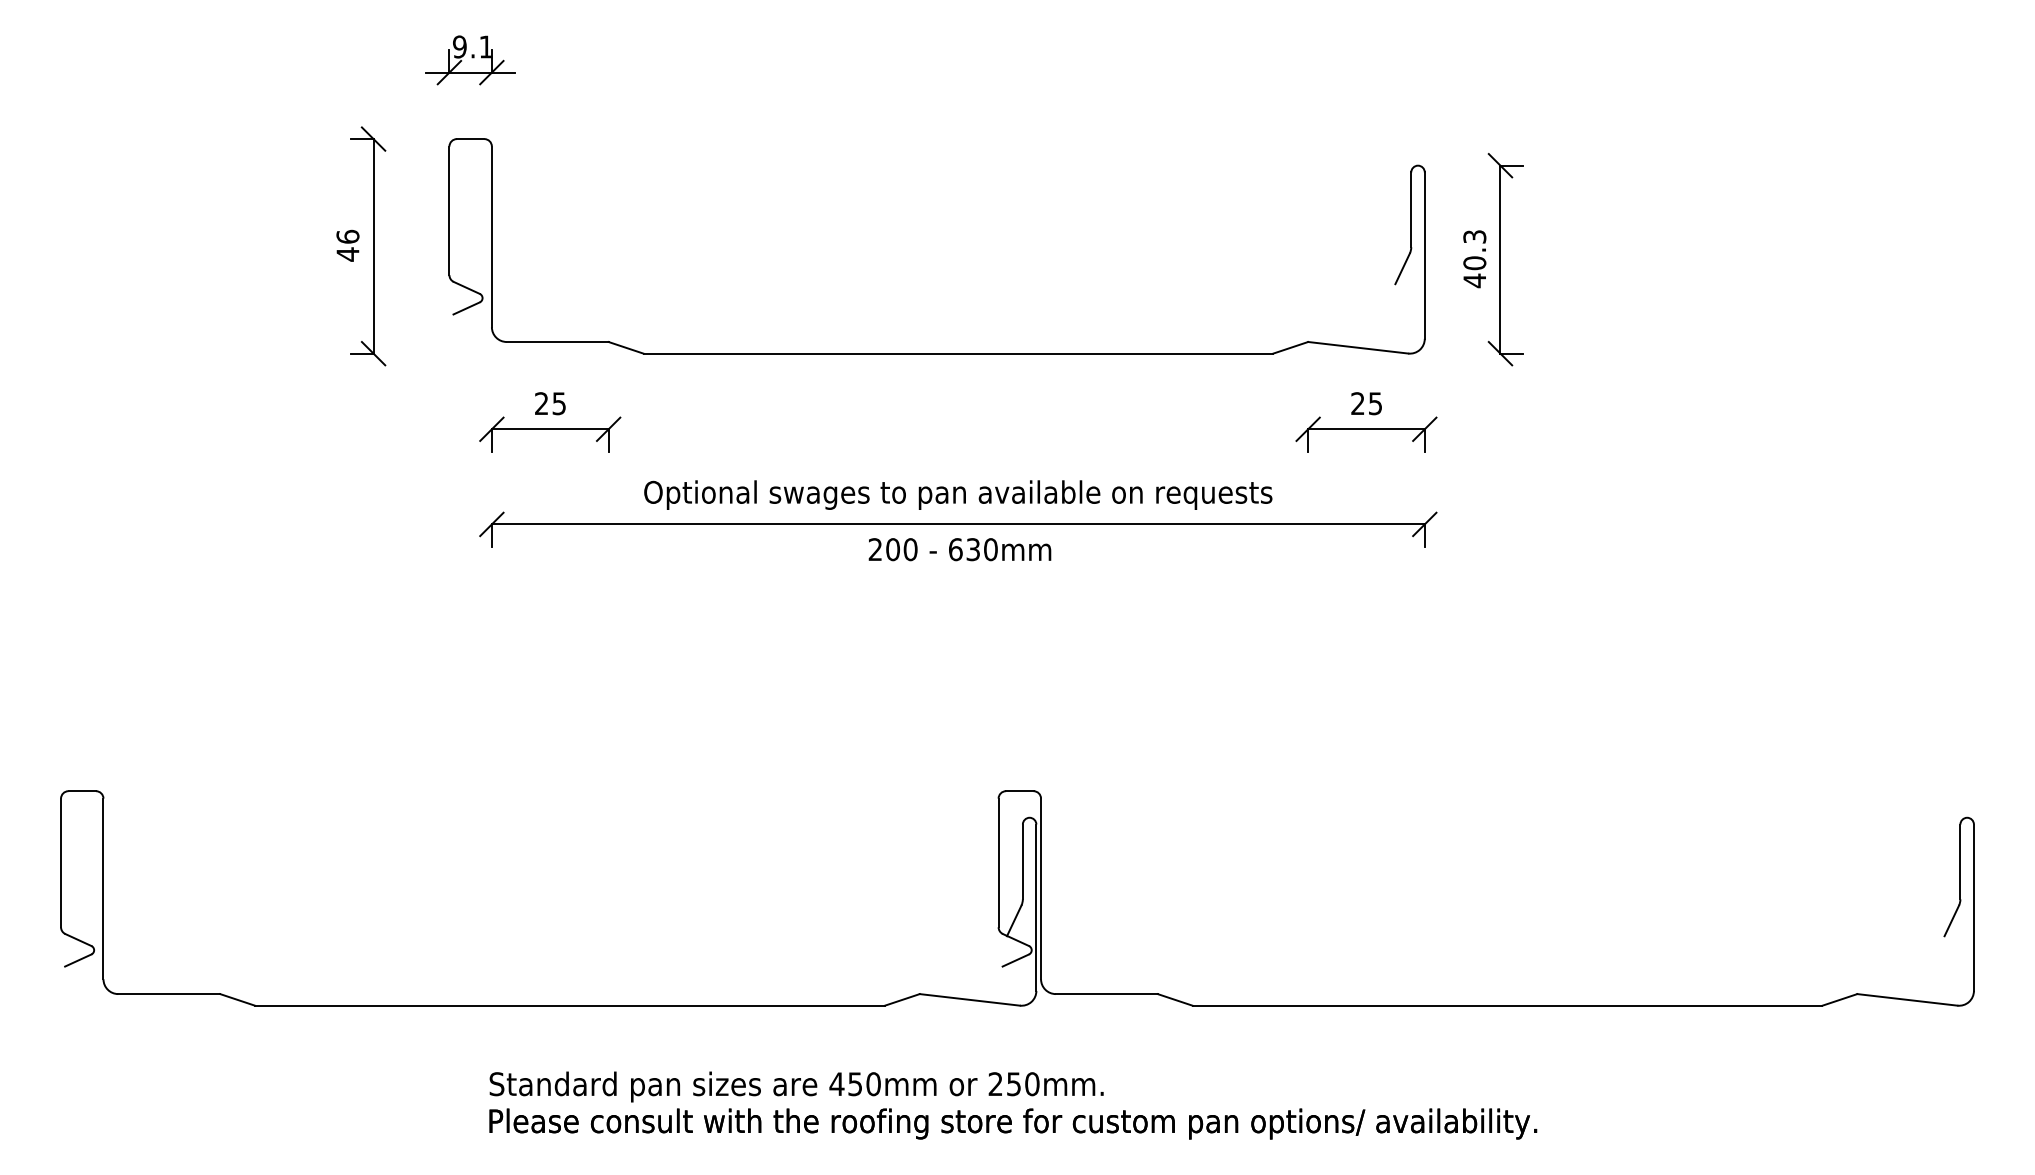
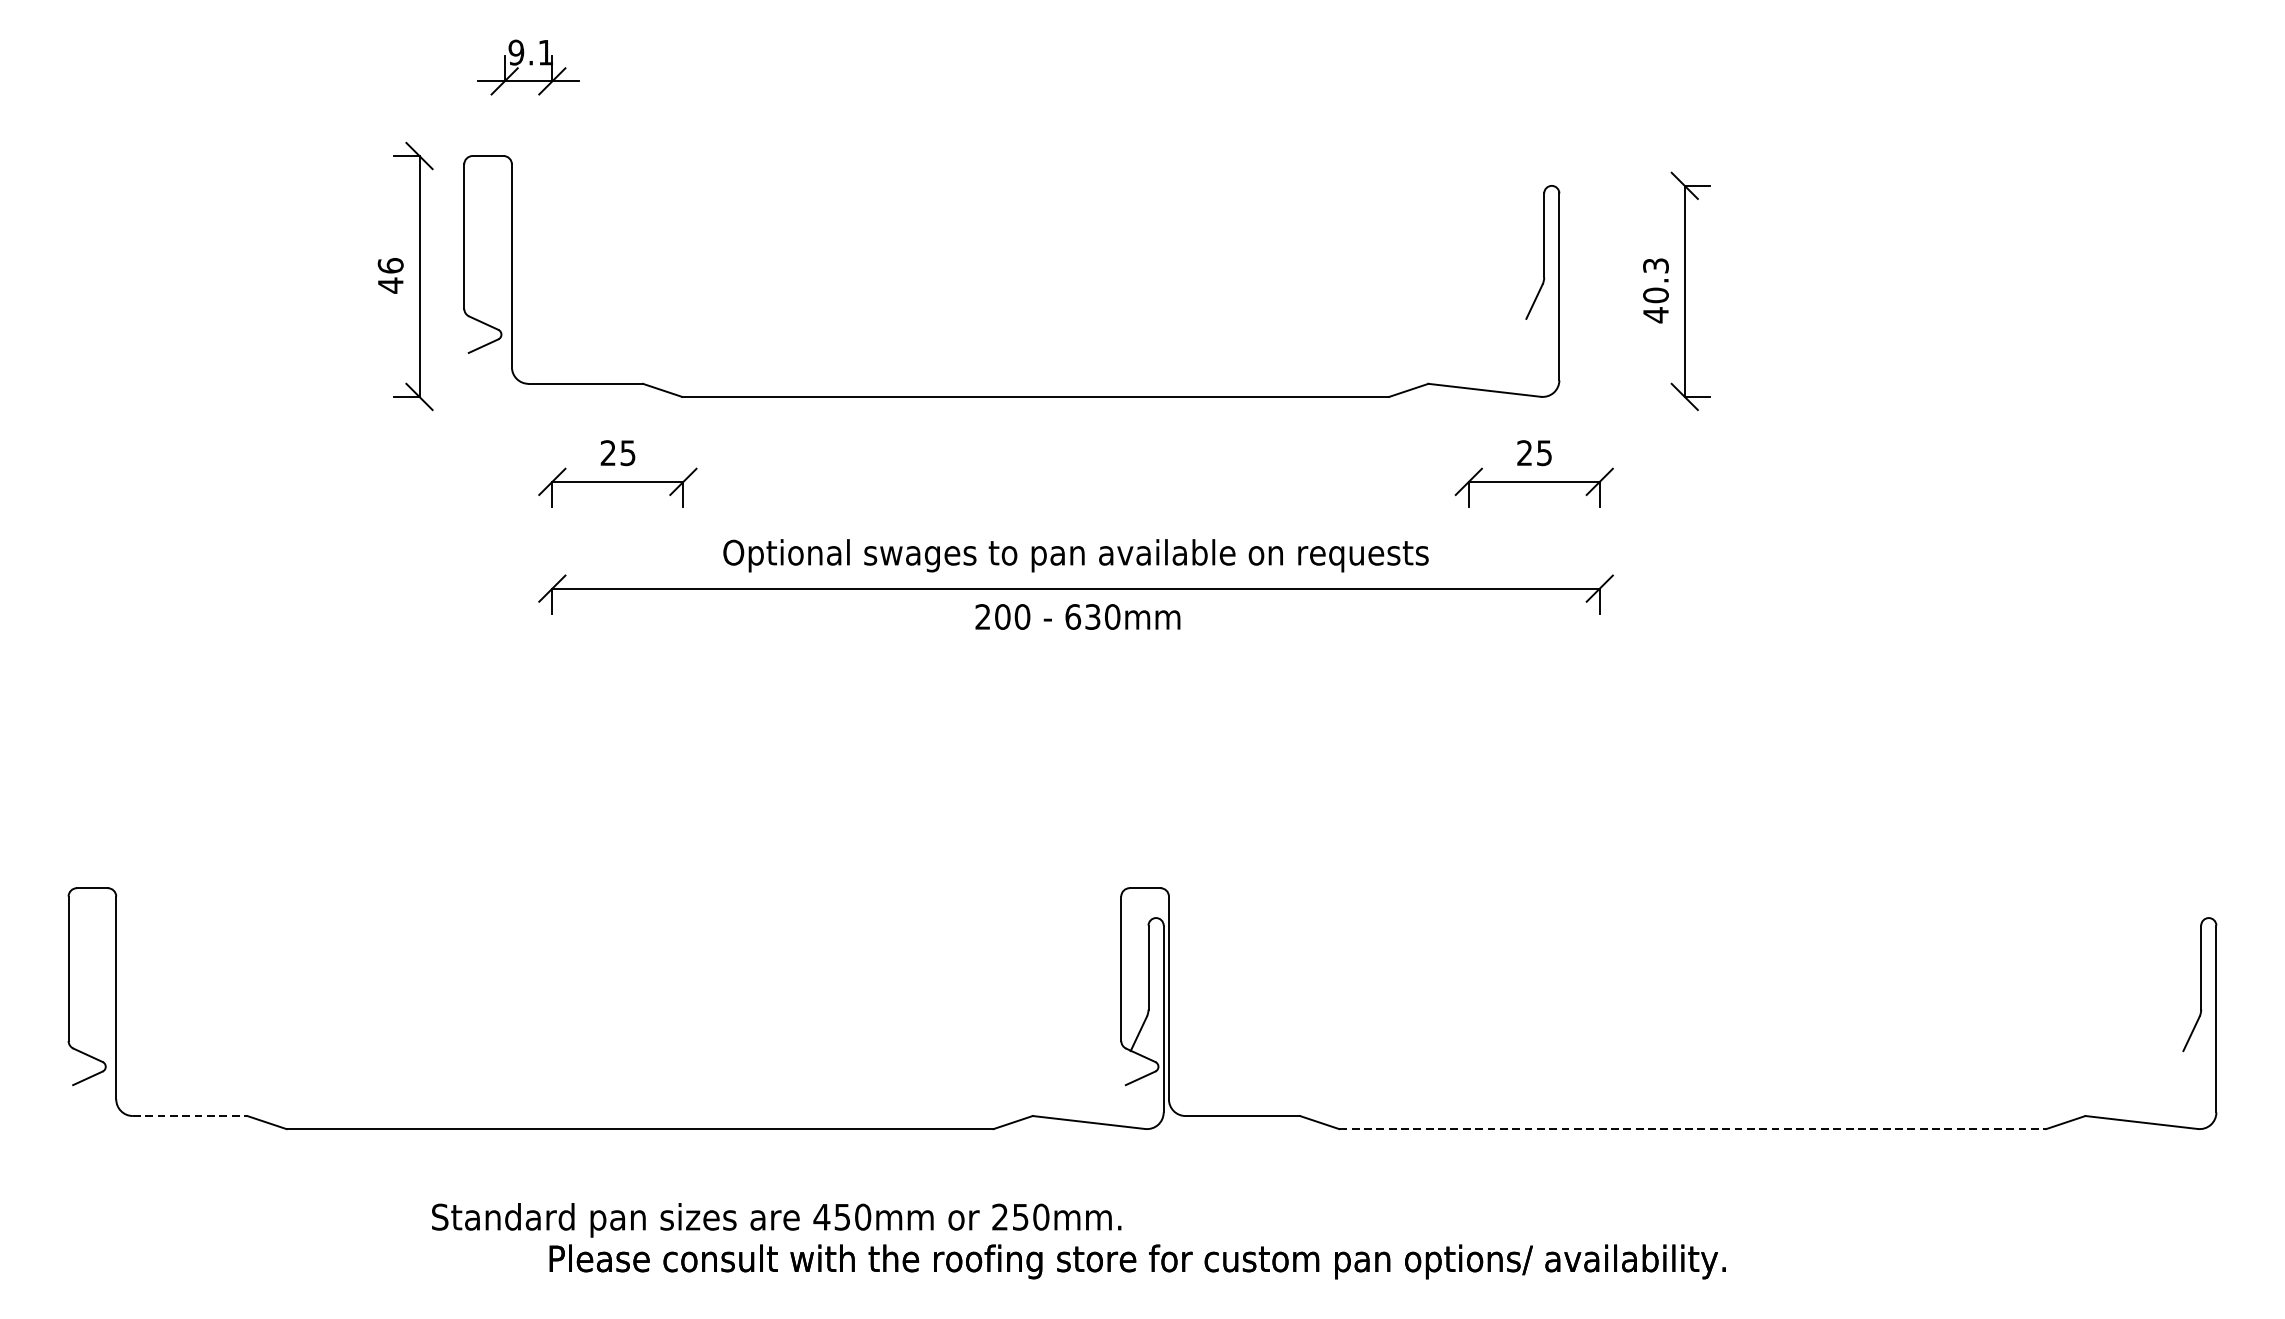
part: (936, 353) -> (1011, 396), moved
line: (169, 994) -> (190, 1116), solid -> dashed
line: (1507, 1005) -> (1692, 1128), solid -> dashed
text: (796, 1086) -> (776, 1219), moved

